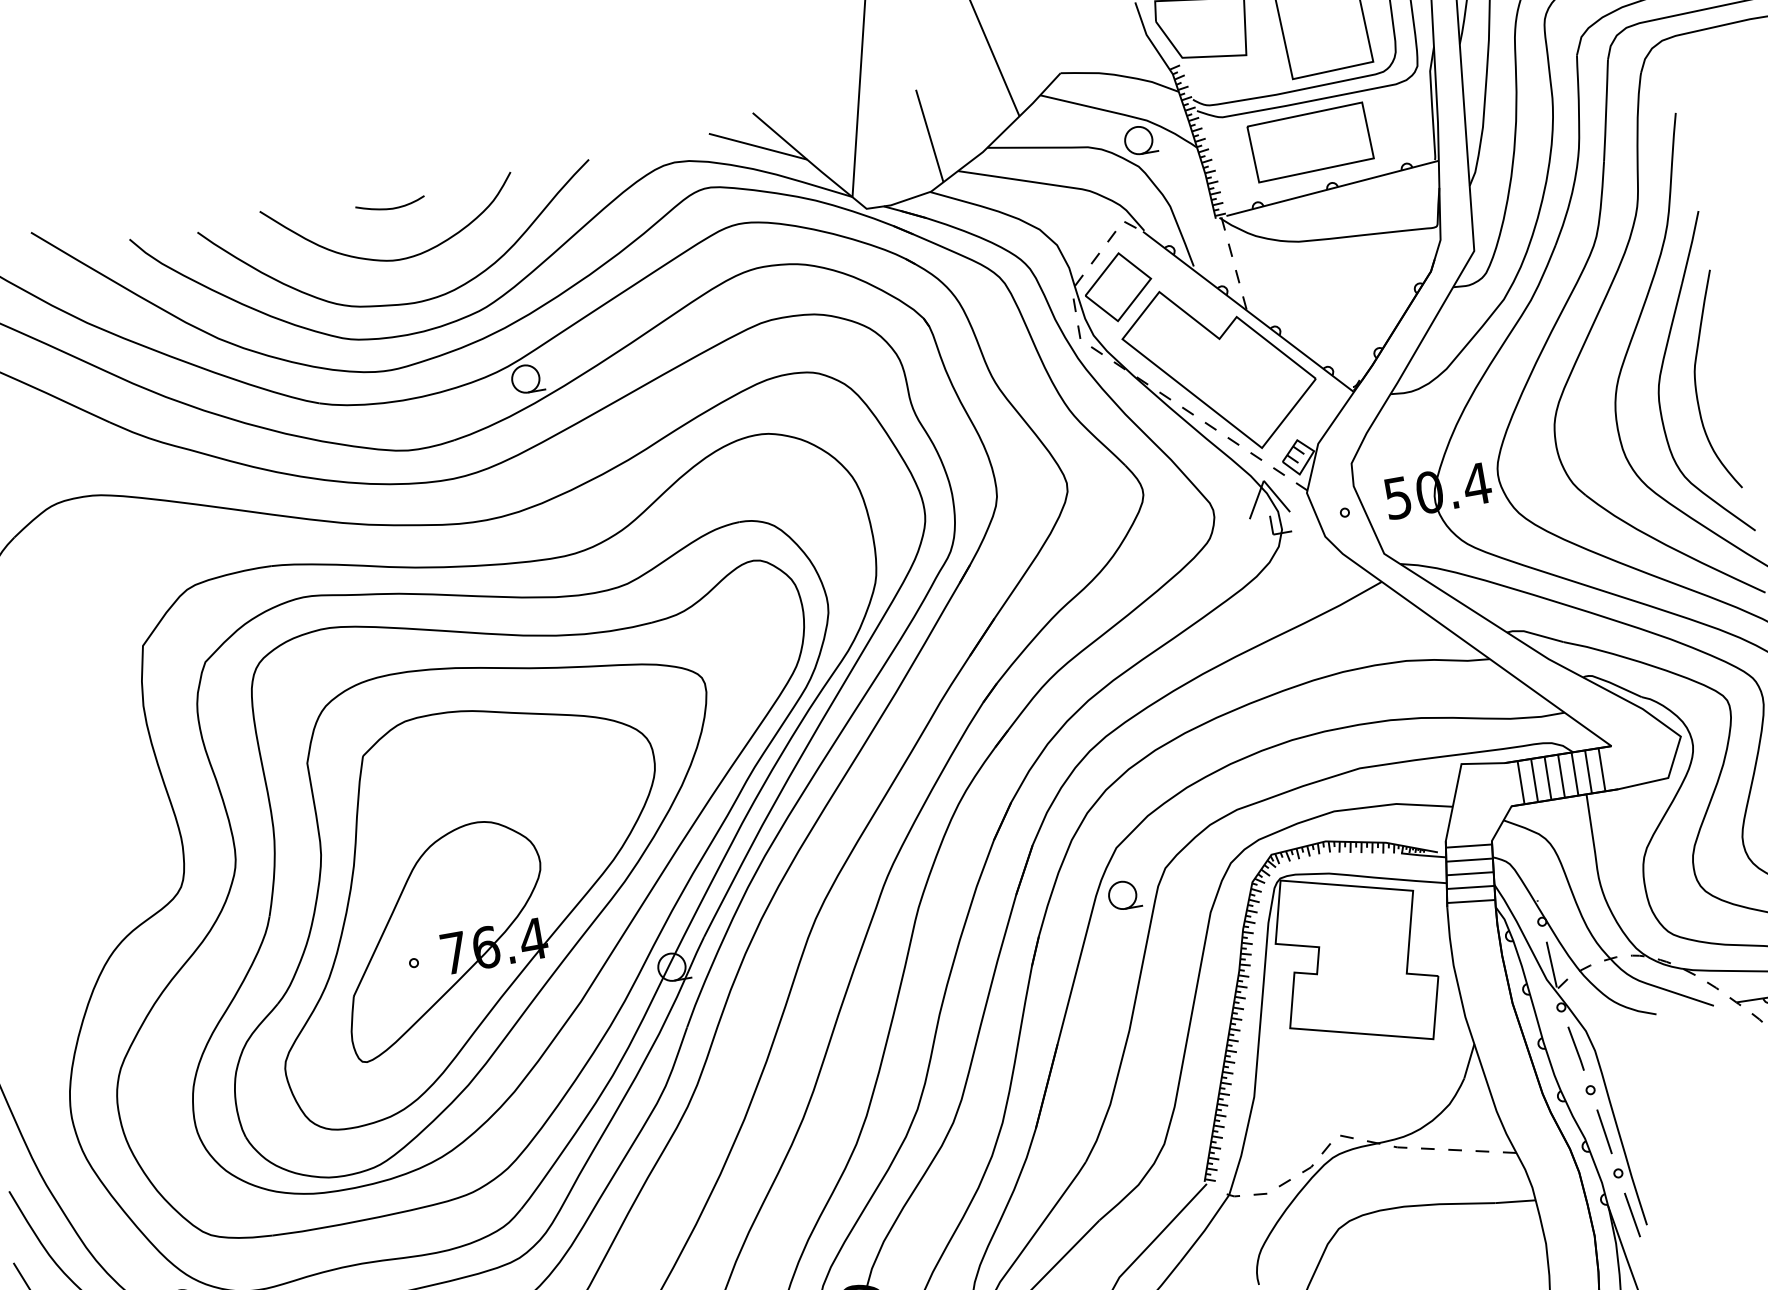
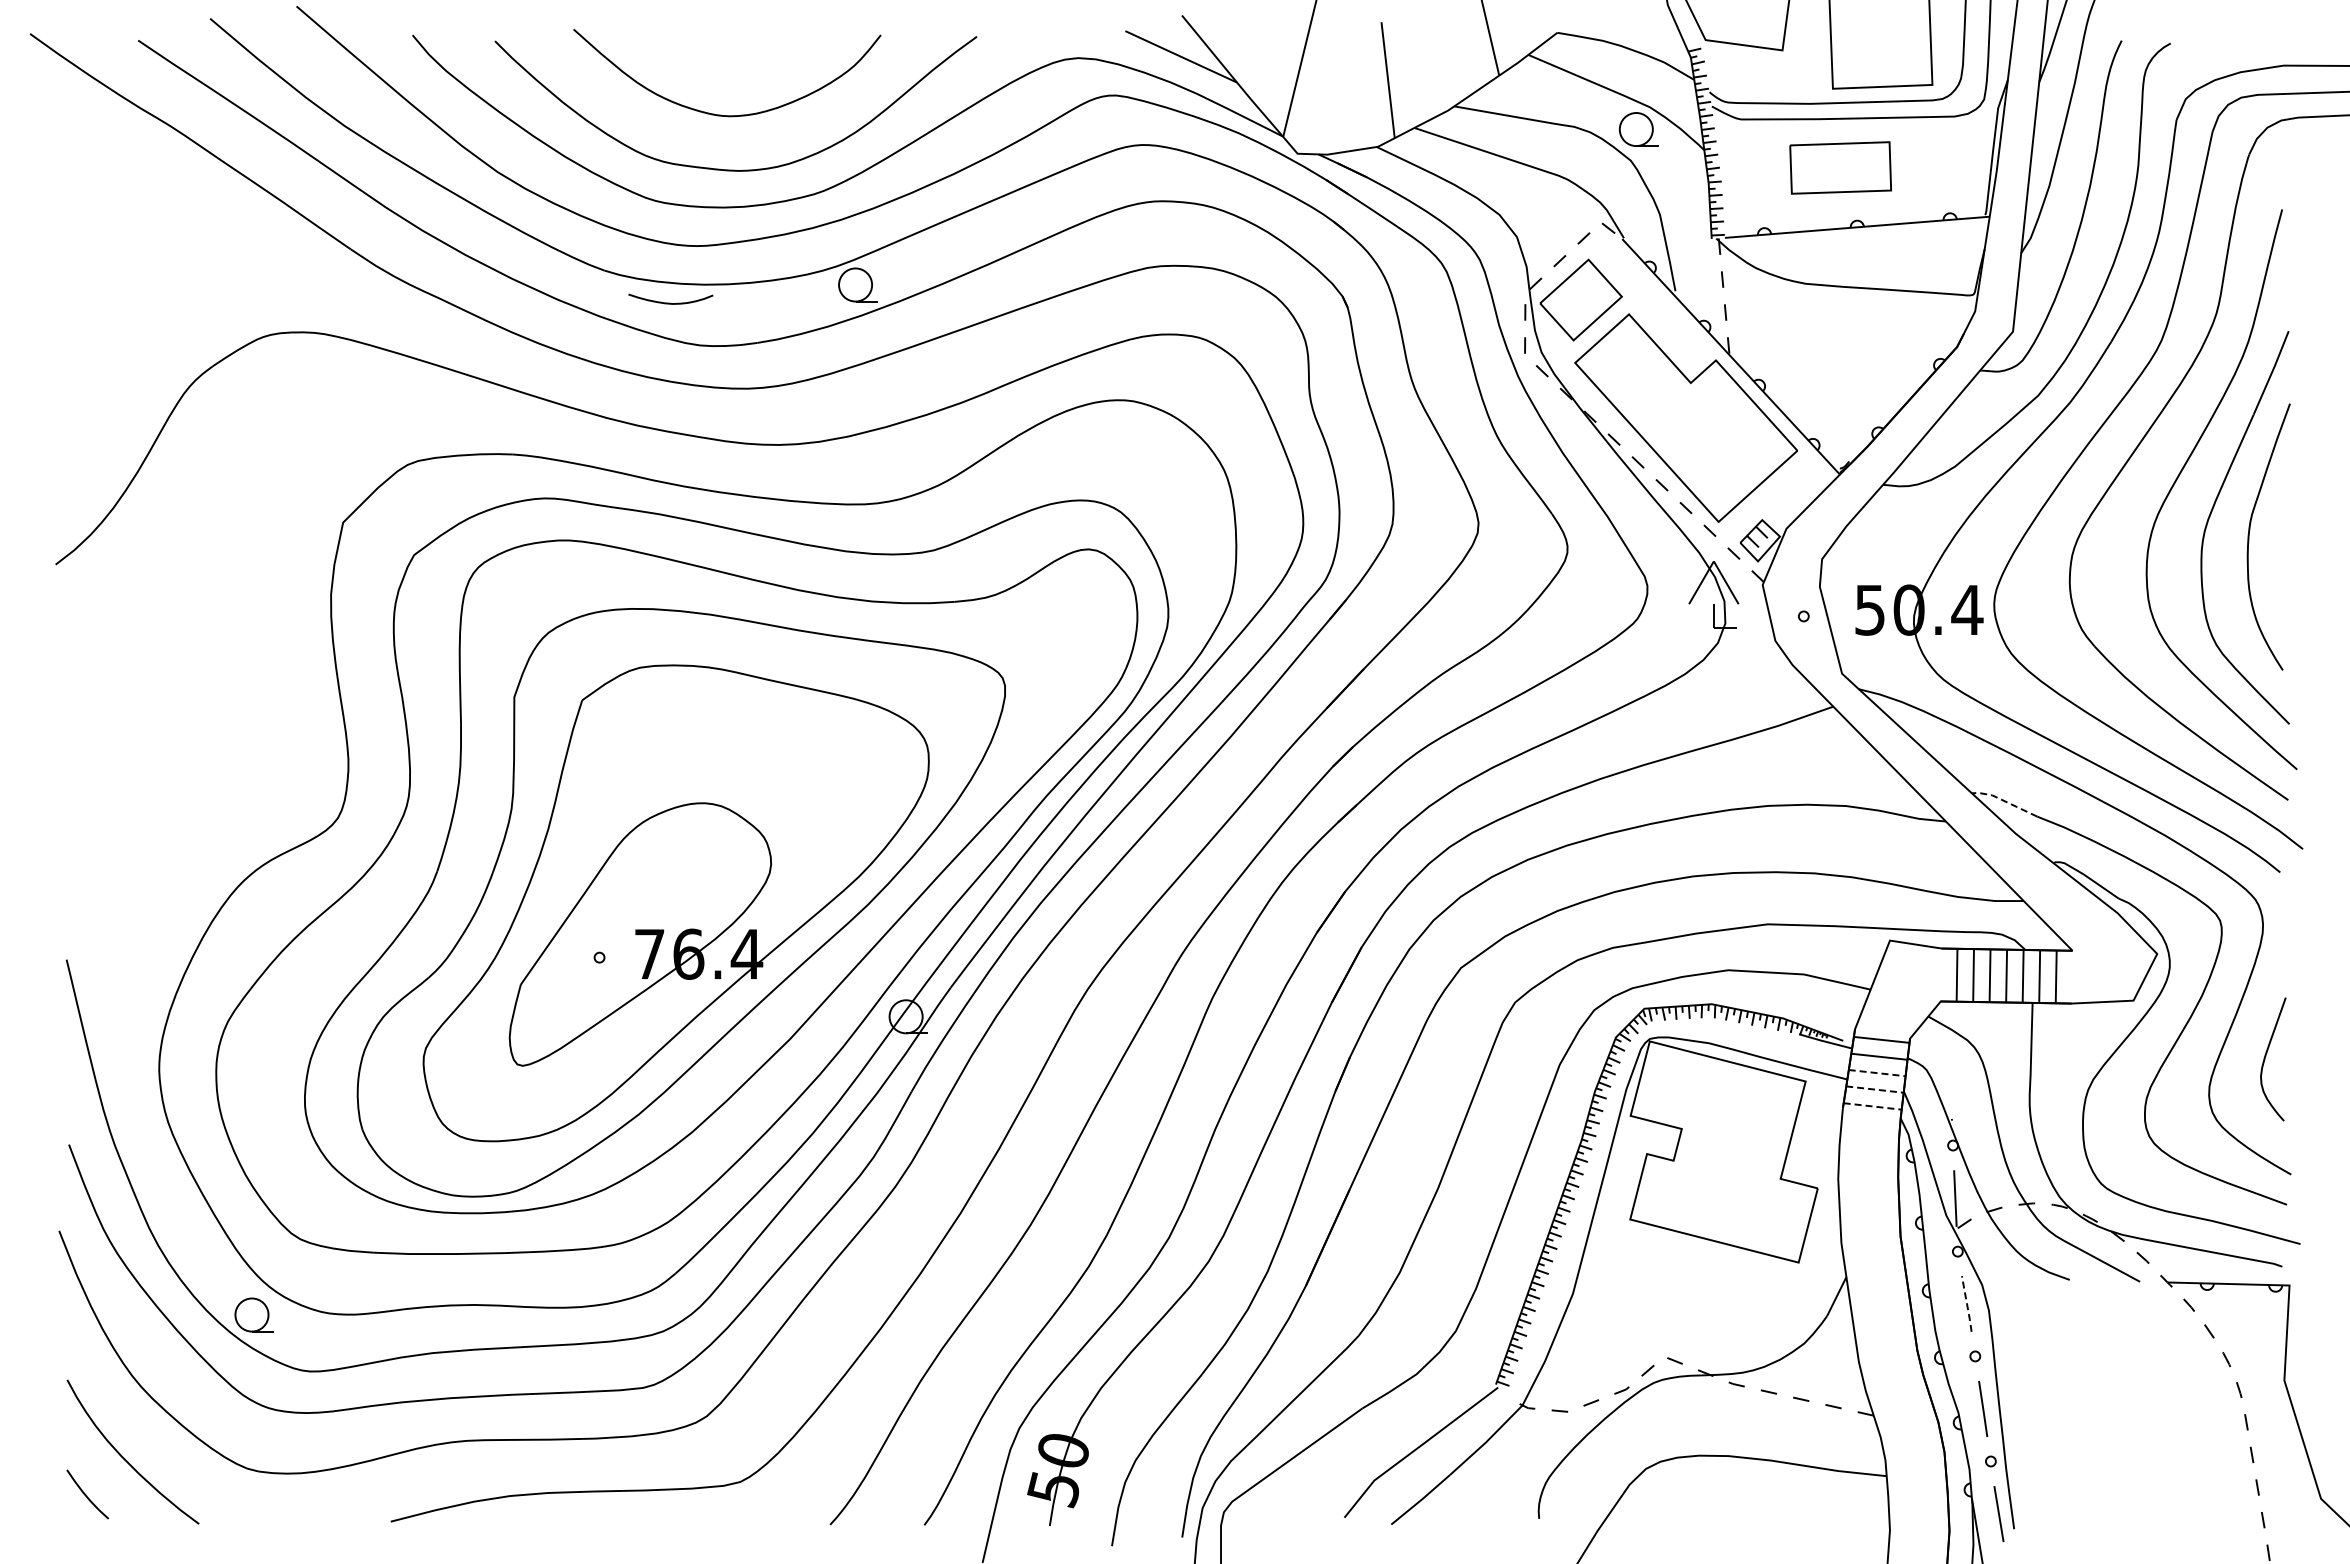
part: (1310, 142) -> (1840, 167), size x0.7
curve: (390, 207) -> (670, 302), moved
line: (1533, 633) -> (2003, 800), solid -> dashed
line: (1470, 874) -> (1877, 1073), solid -> dashed
line: (1470, 887) -> (1874, 1089), solid -> dashed
part: (1124, 894) -> (1460, 1025), removed
line: (1471, 901) -> (1873, 1106), solid -> dashed
line: (1576, 1049) -> (1967, 1304), solid -> dashed

